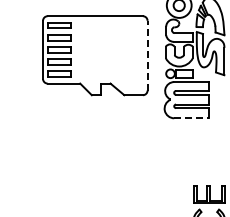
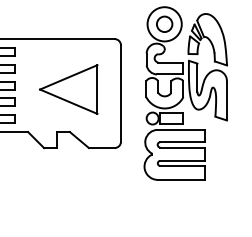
part: (109, 52) -> (68, 89), added
line: (147, 55) -> (120, 93), dashed -> solid
line: (191, 118) -> (181, 180), dashed -> solid

